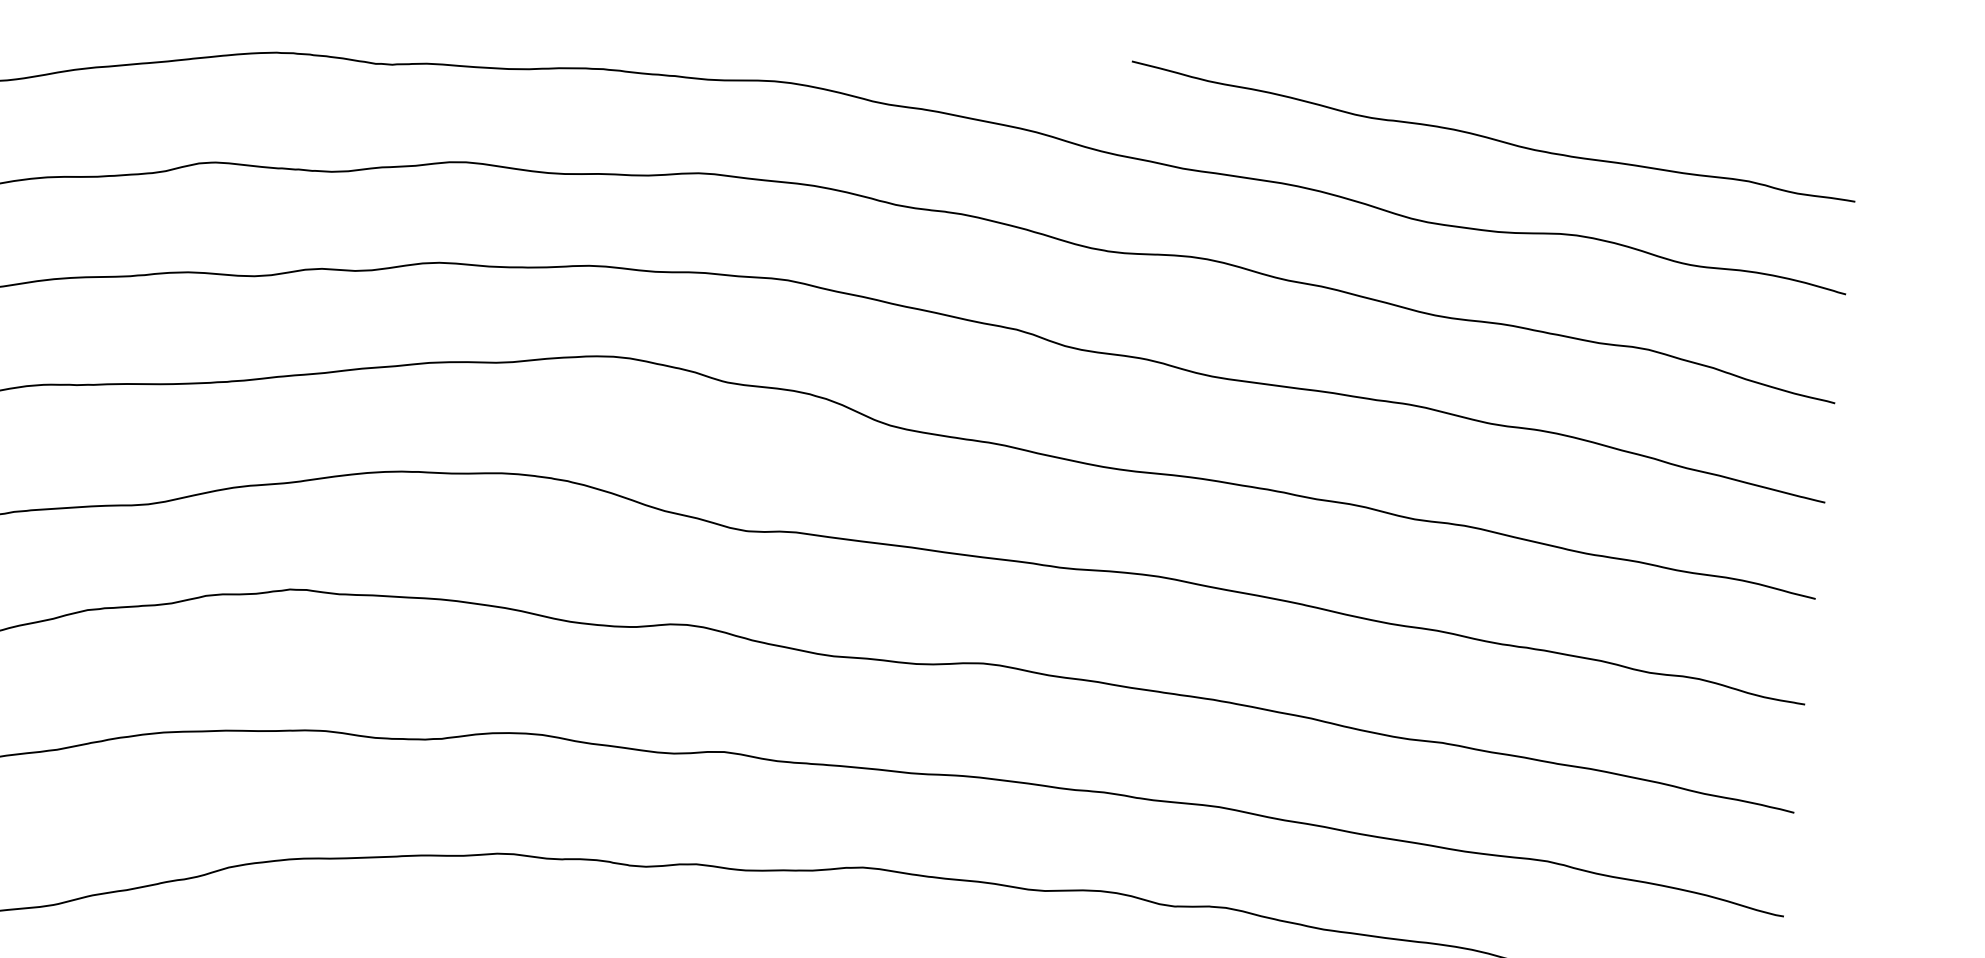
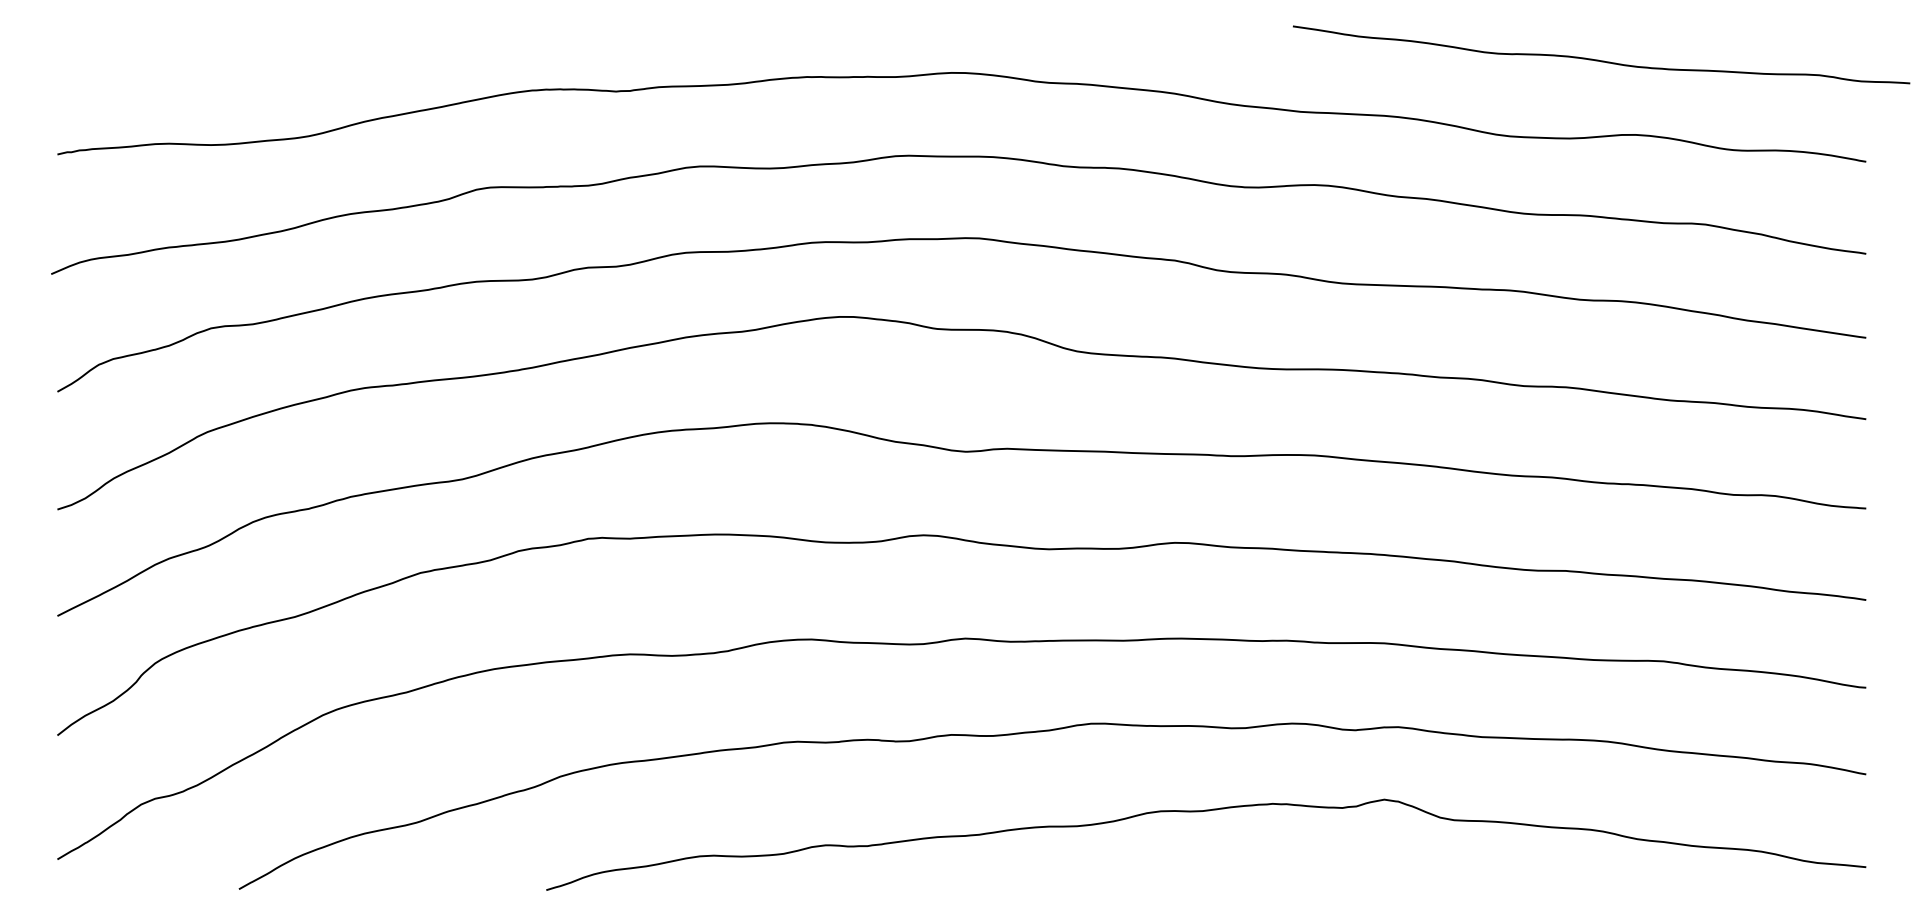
curve: (1489, 136) -> (1598, 59), moved

